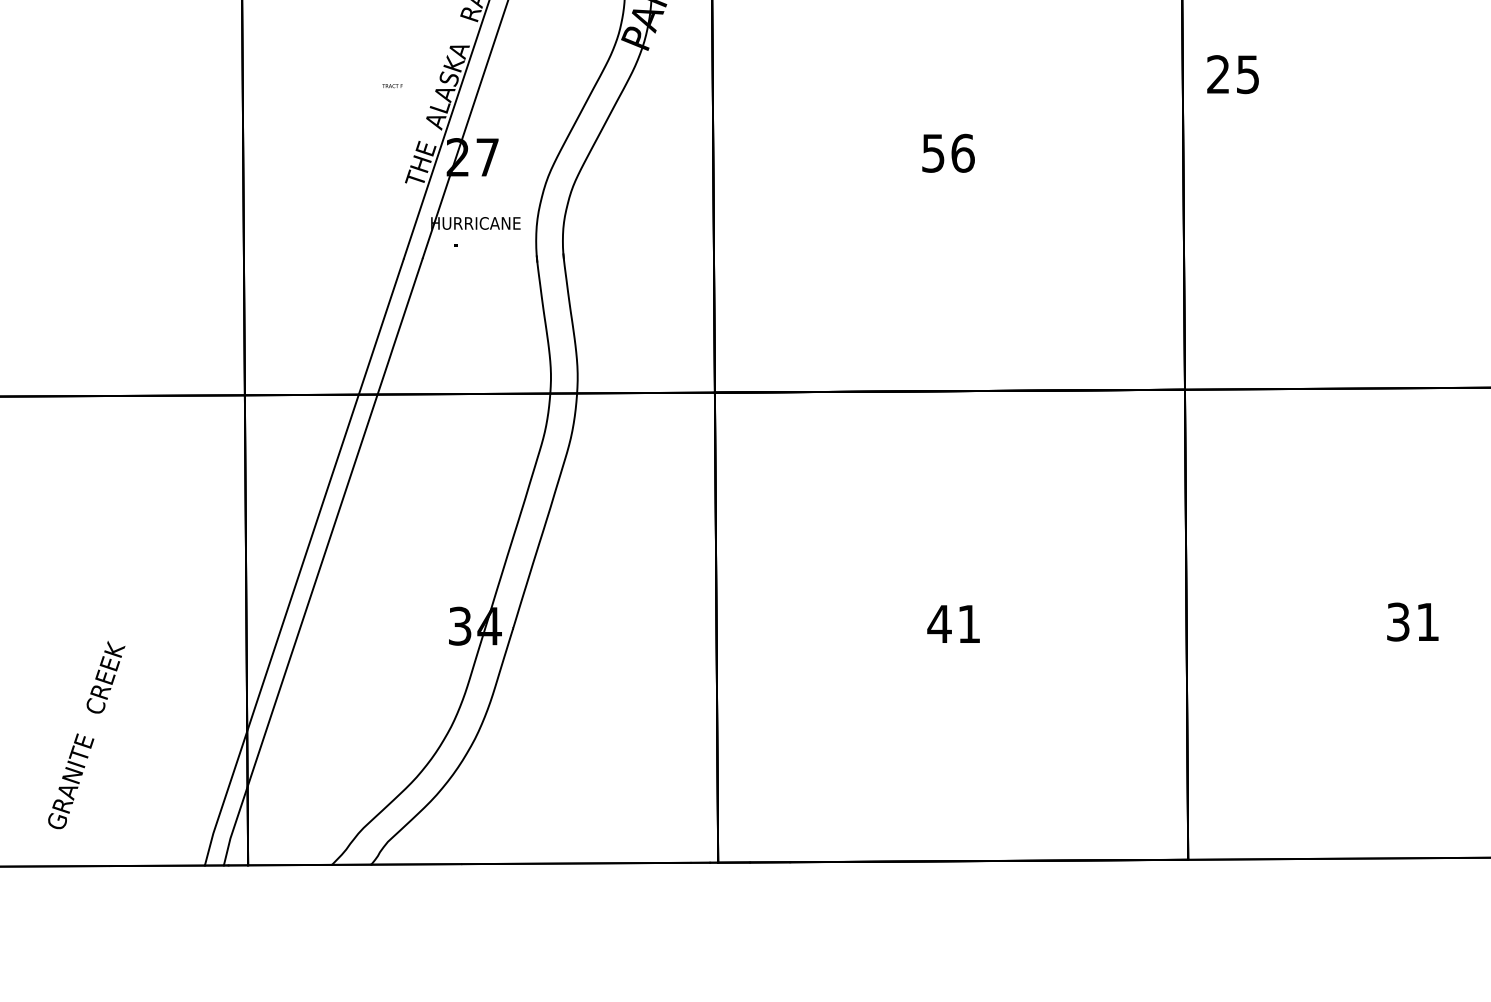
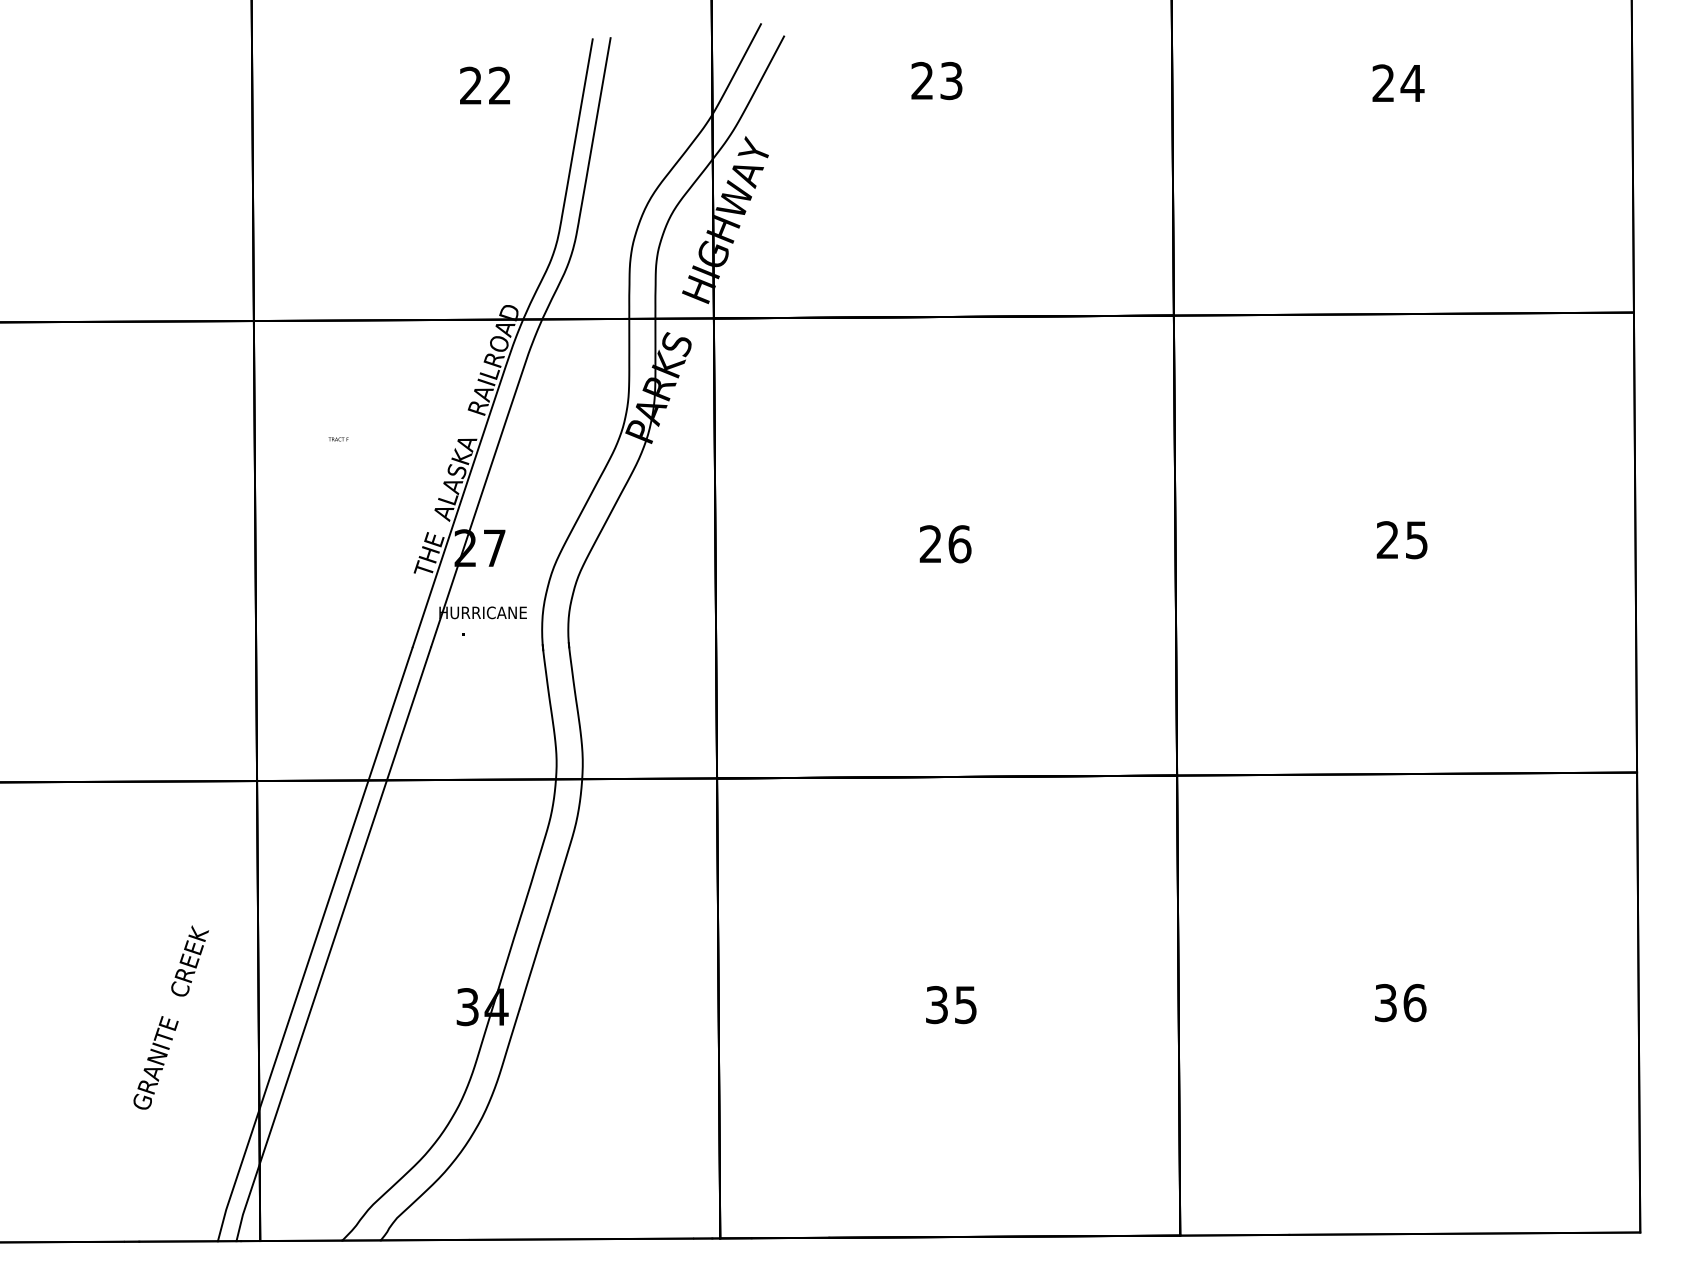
text: (1232, 74) -> (1401, 540), moved
text: (392, 86) -> (338, 439), moved
text: (933, 153) -> (930, 544), 56 -> 26
text: (1427, 622) -> (1414, 1003), 31 -> 36
text: (953, 624) -> (950, 1005), 41 -> 35
text: (86, 735) -> (171, 1017), moved

